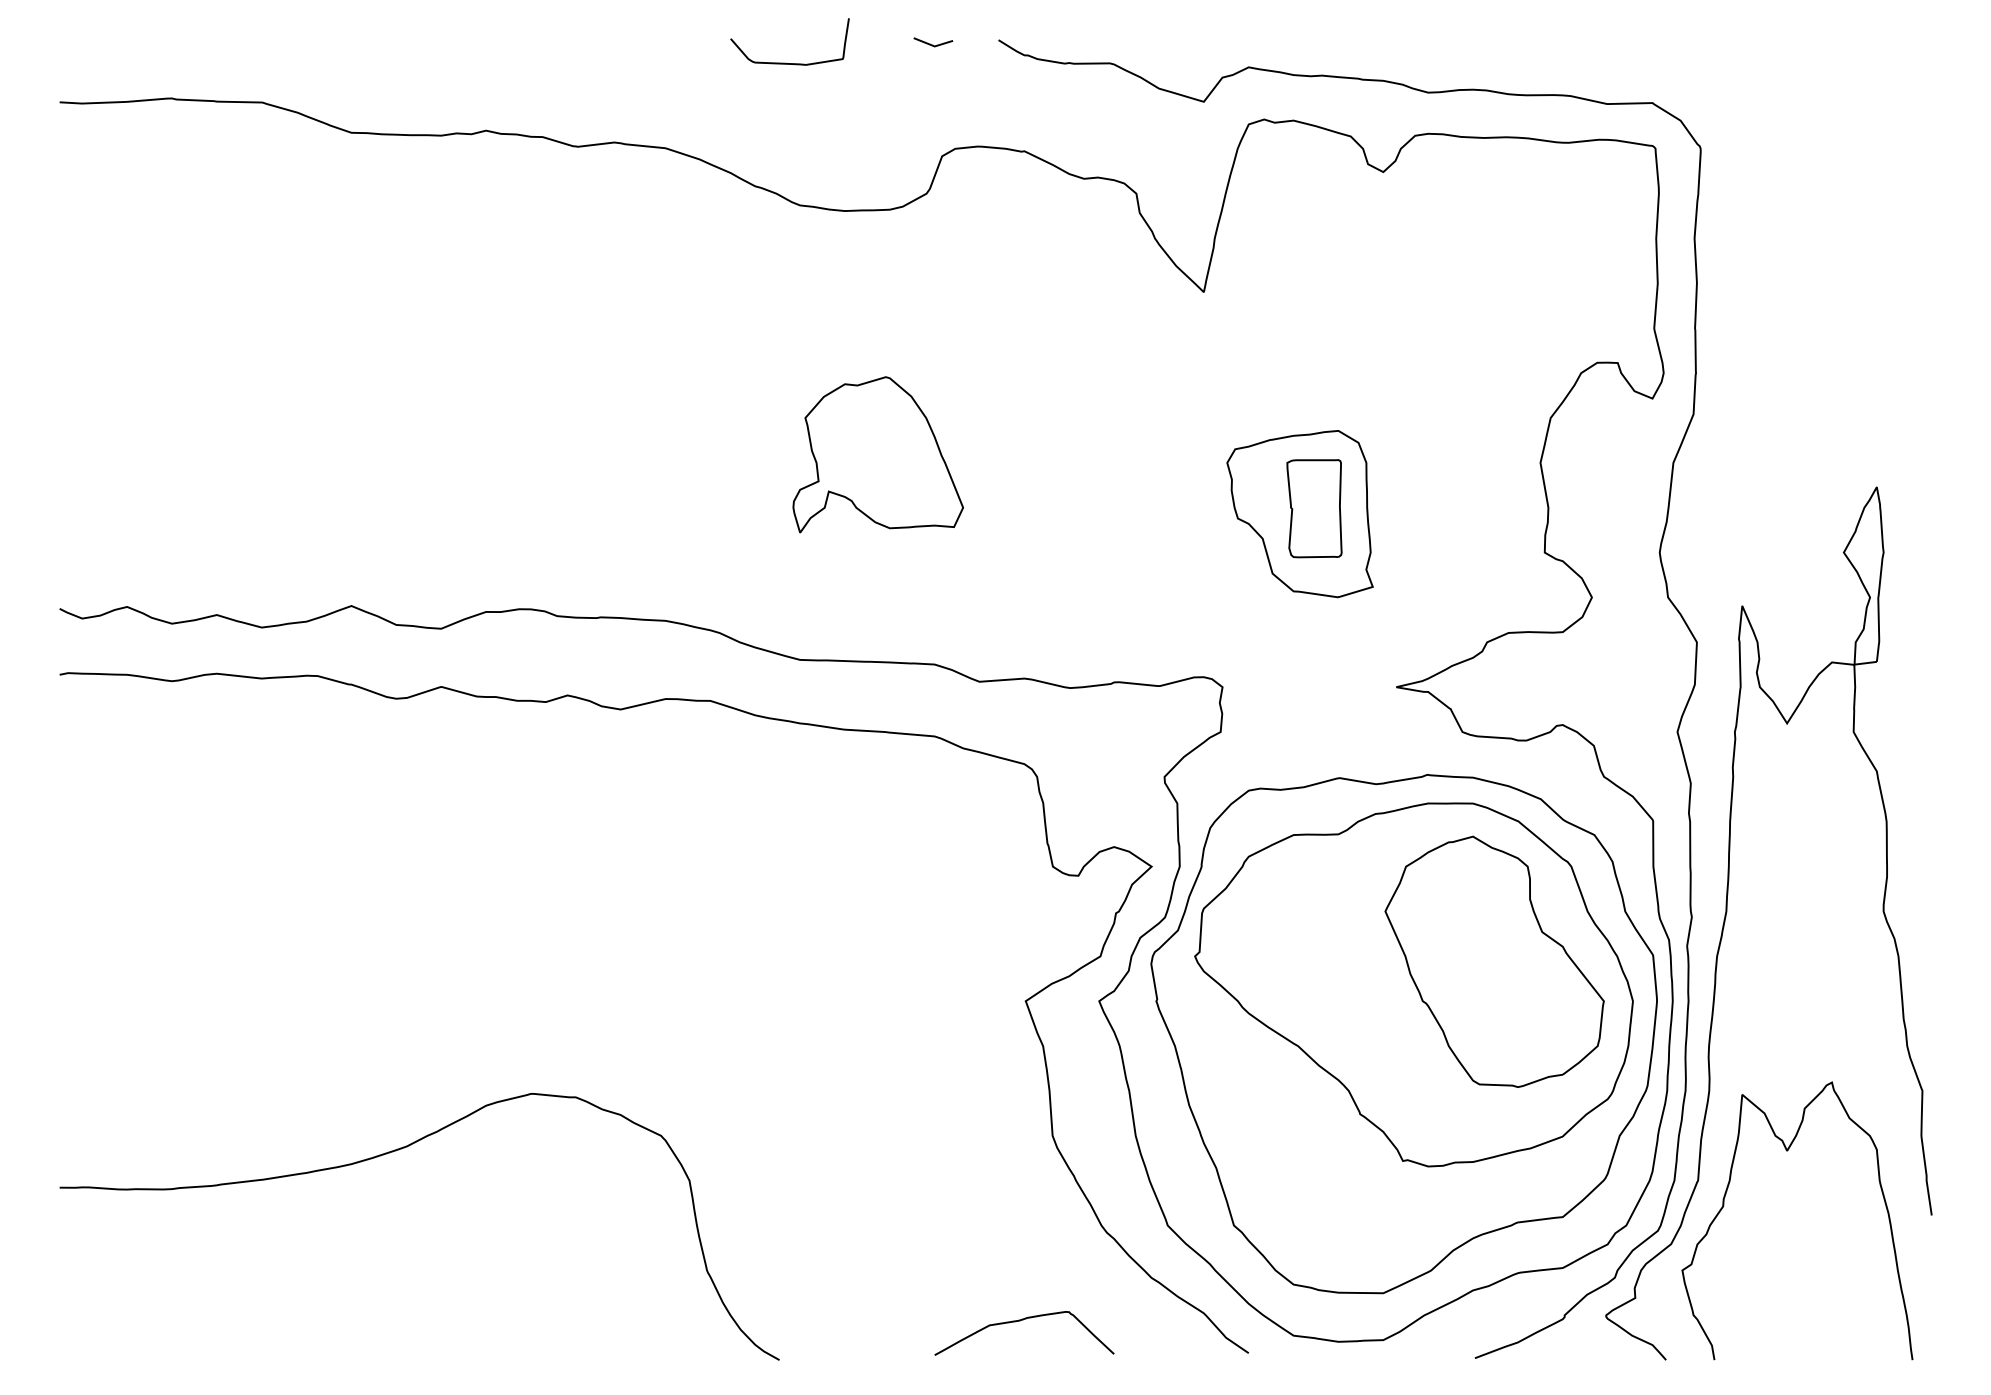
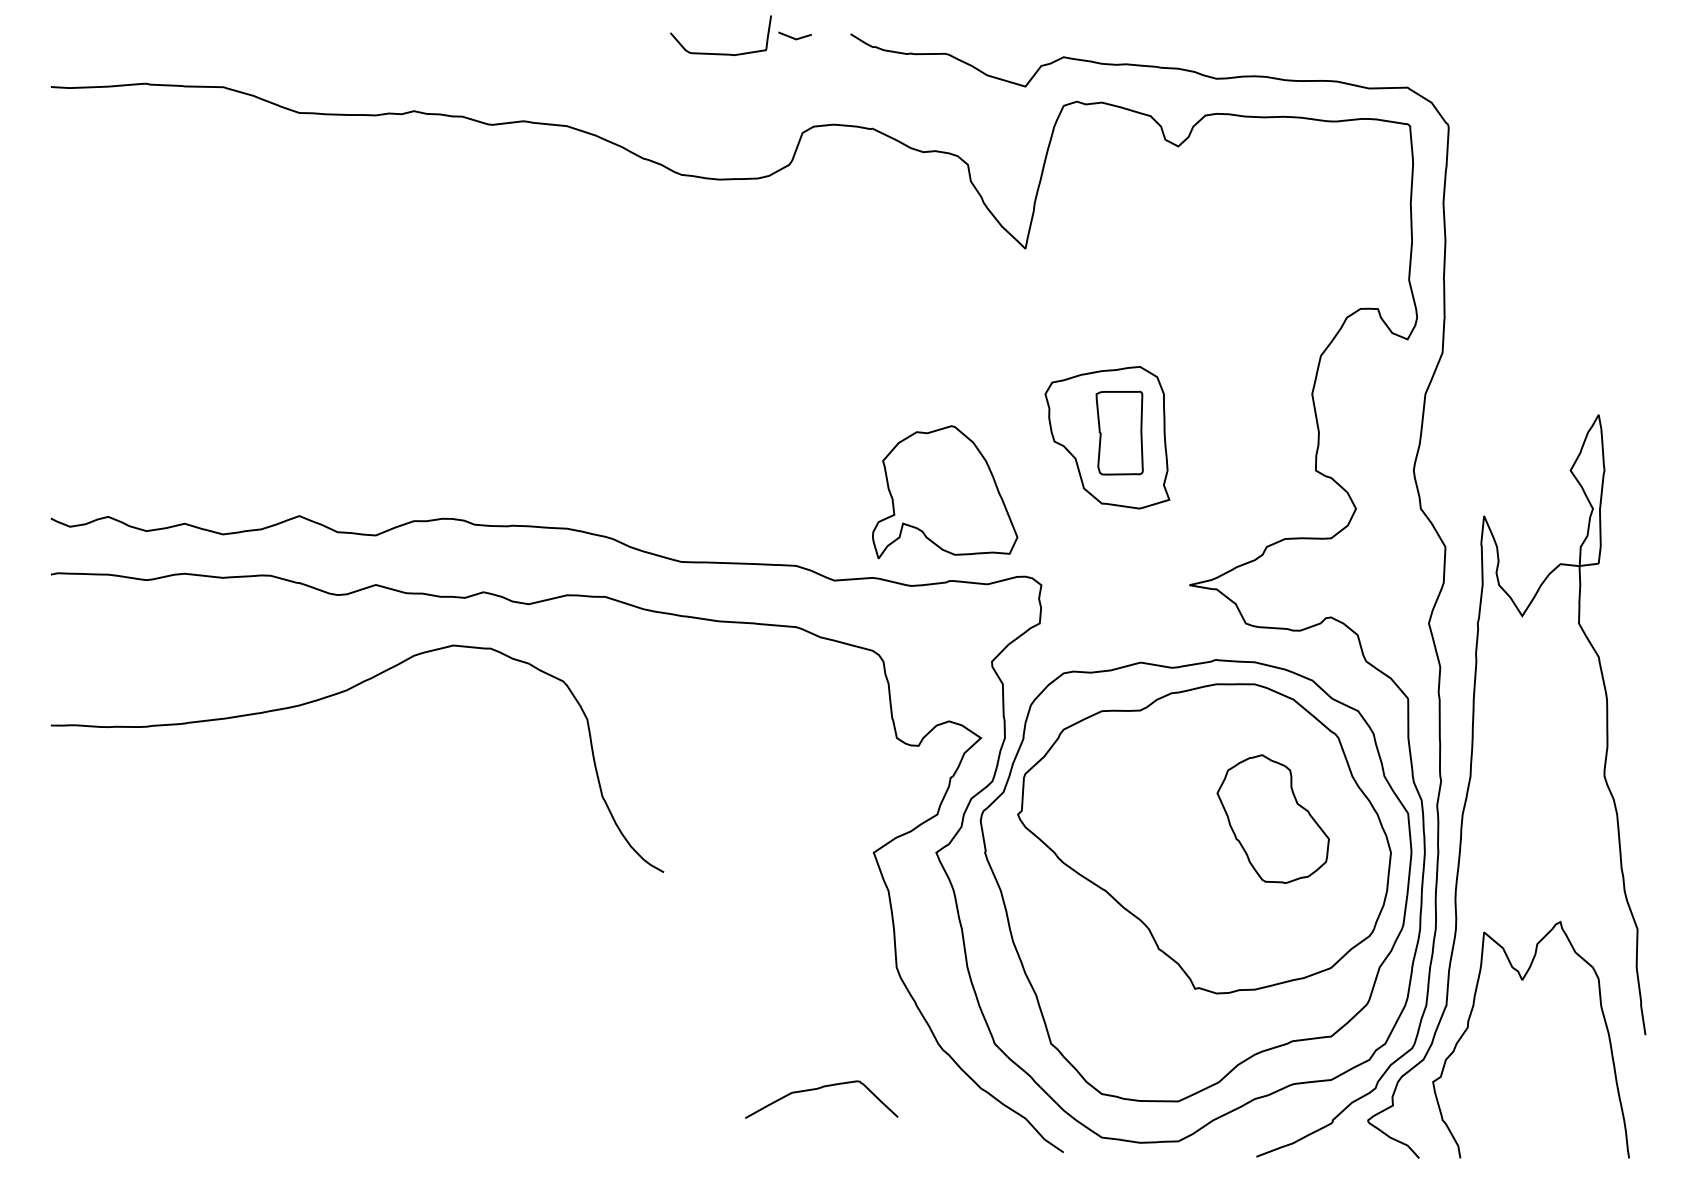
curve: (789, 62) -> (720, 53), moved
part: (878, 455) -> (945, 492), moved
part: (1495, 961) -> (1273, 818), size x0.6
curve: (393, 1152) -> (335, 695), moved
curve: (1020, 1321) -> (818, 1089), moved

